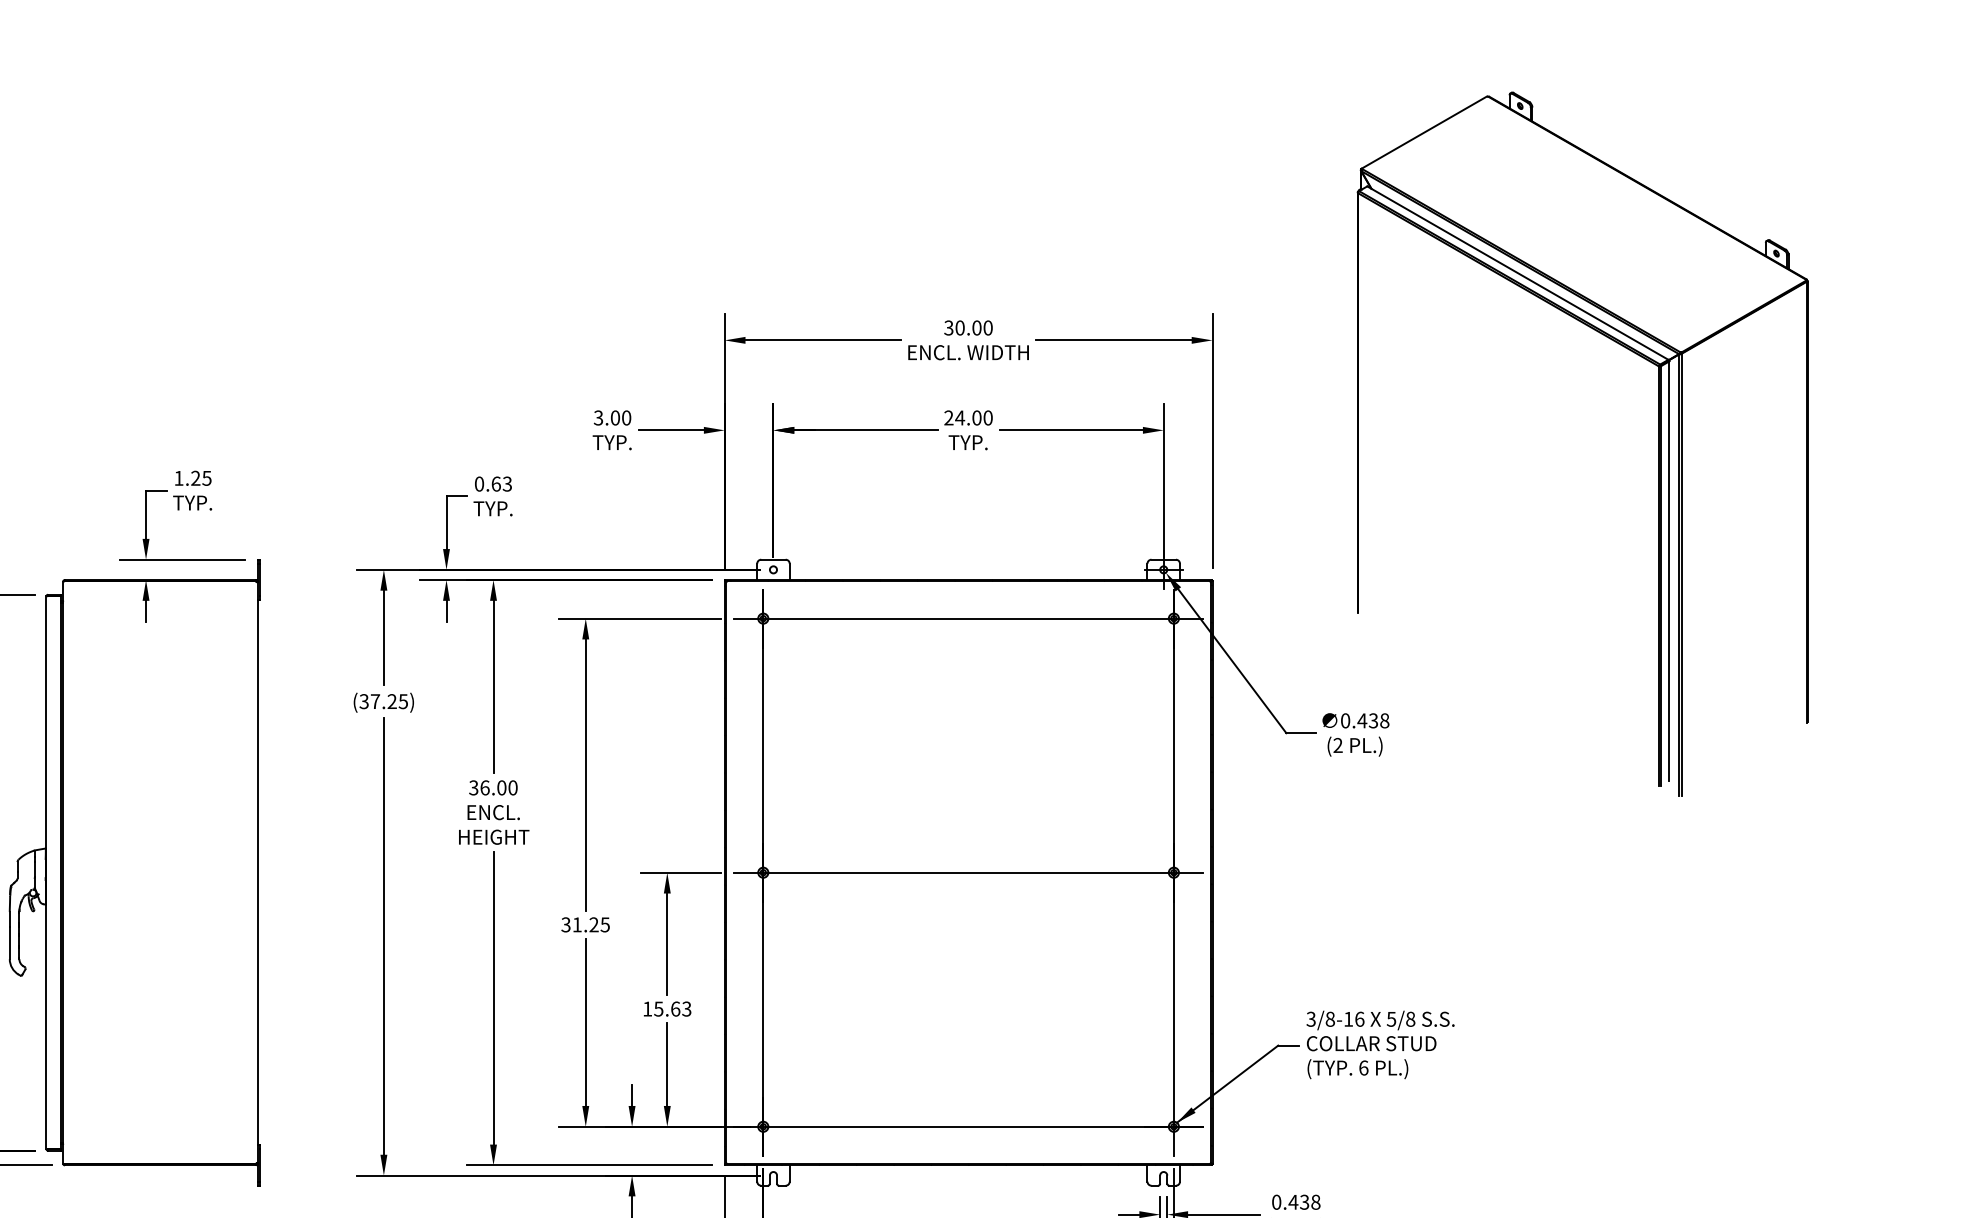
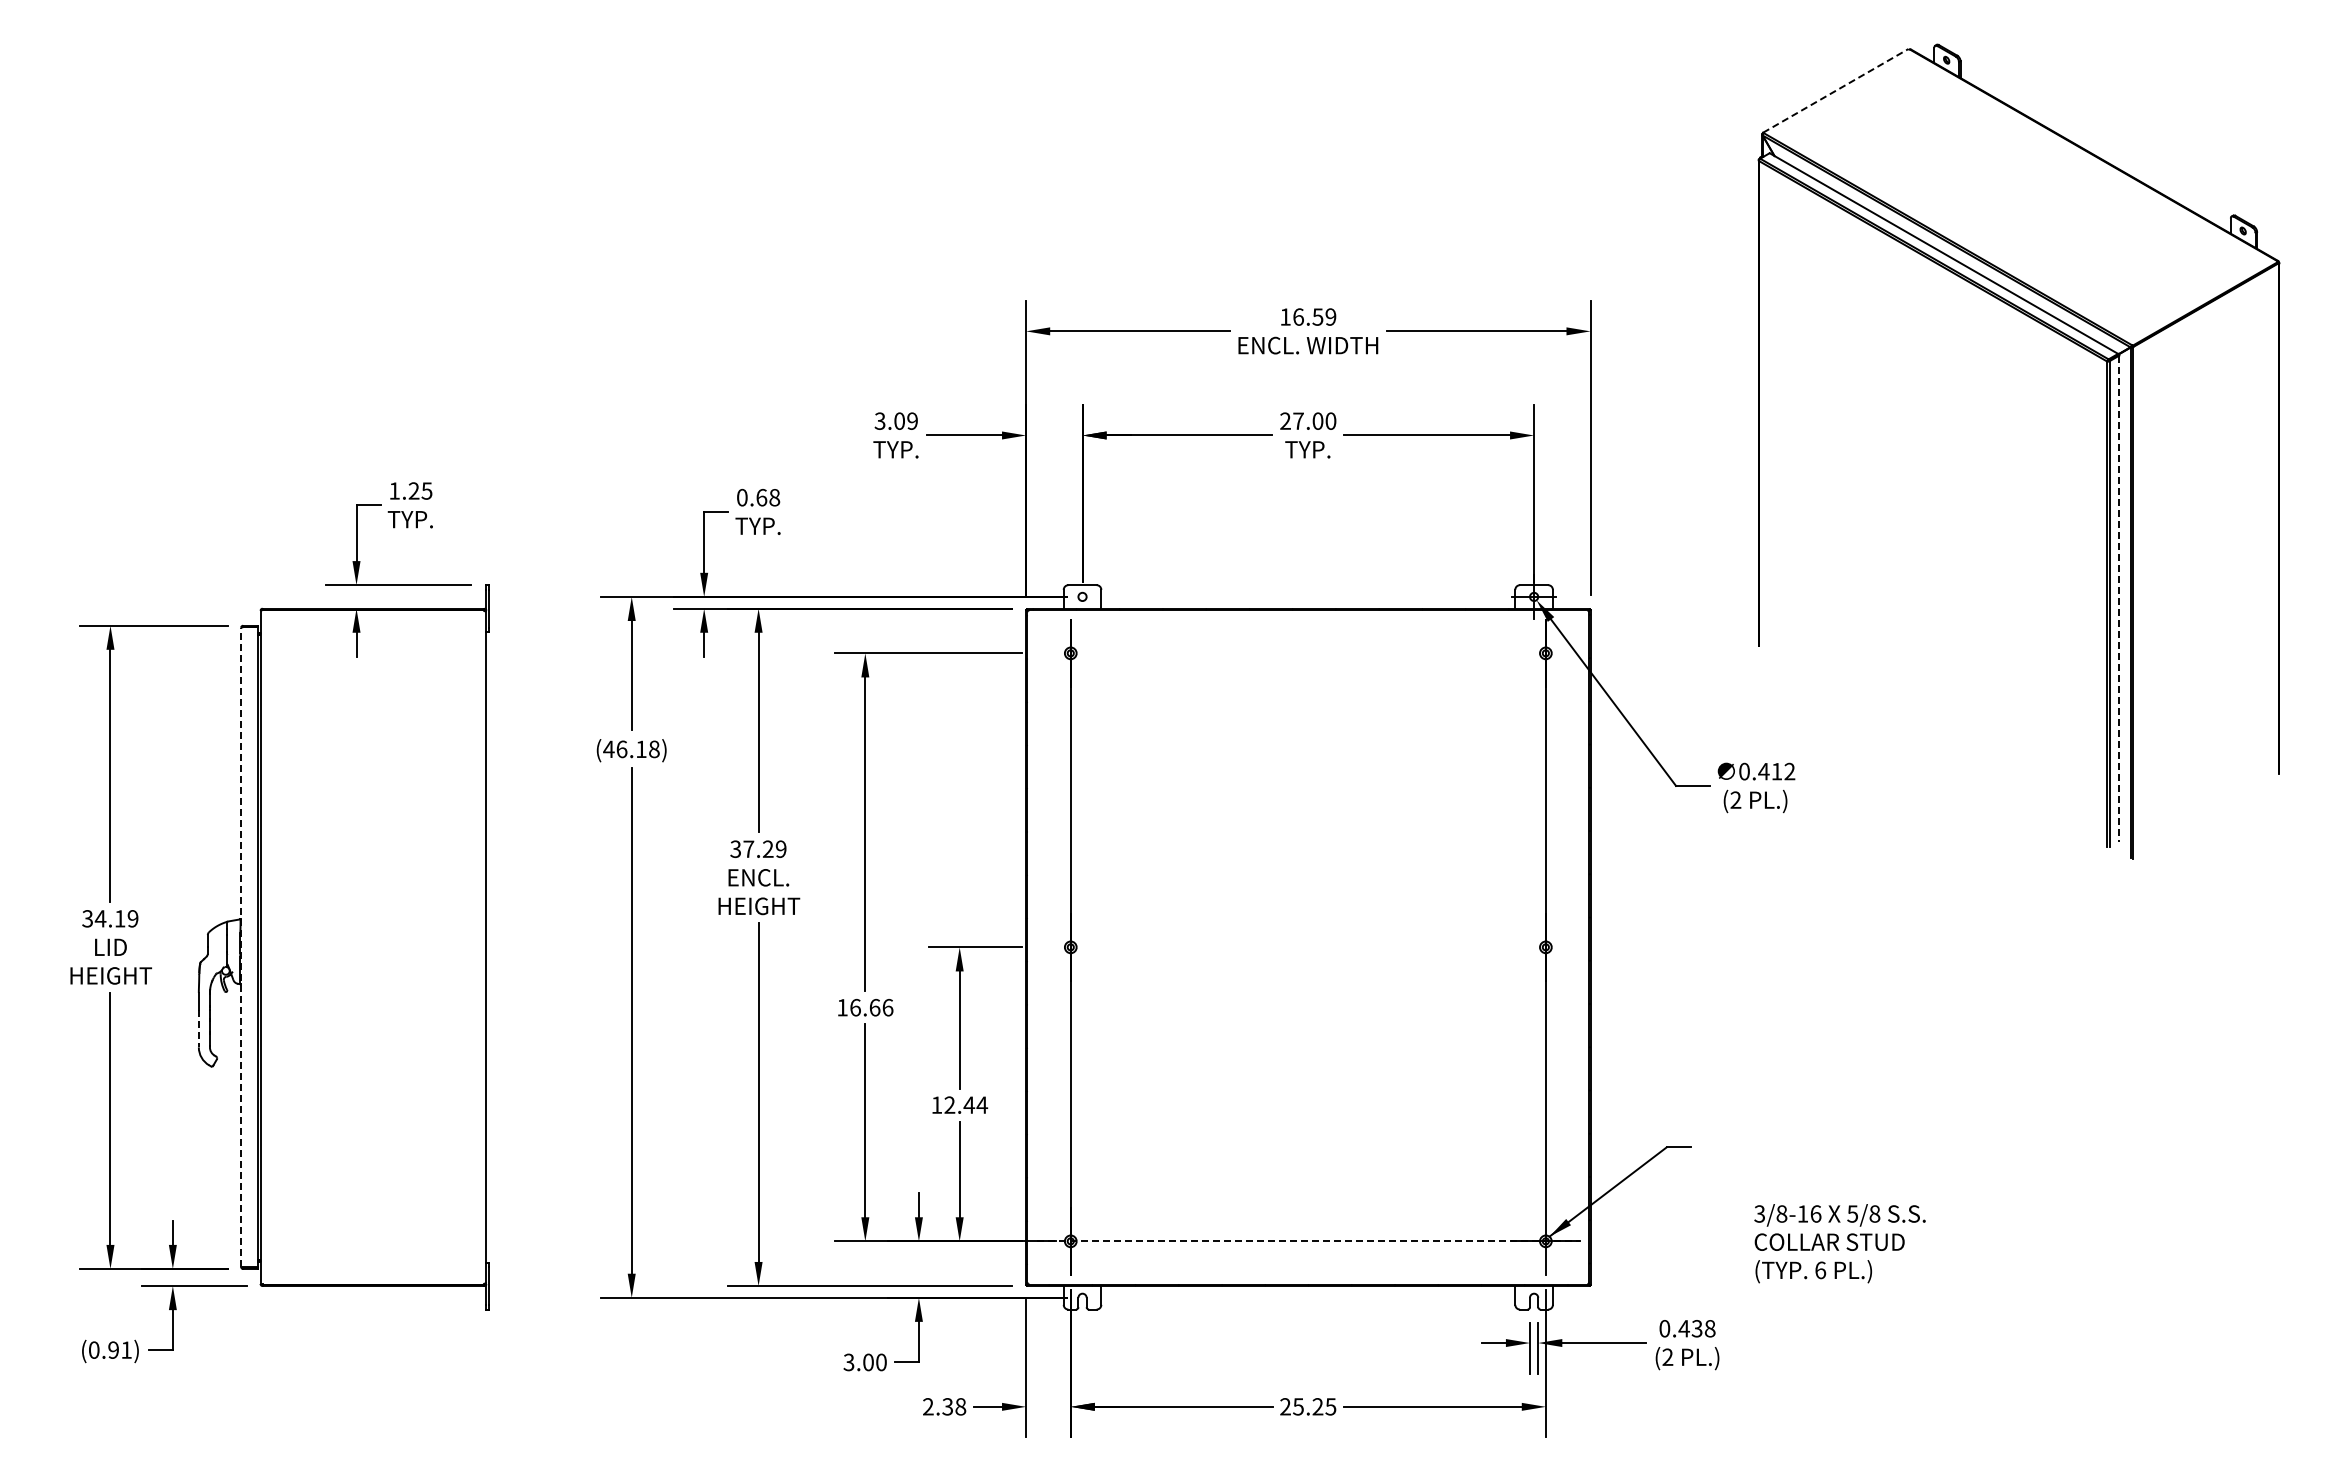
line: (1424, 132) -> (1835, 90), solid -> dashed
text: (968, 327) -> (1308, 316), 30.00 -> 16.59
text: (626, 417) -> (912, 420), 3.00 -> 3.09
text: (960, 417) -> (1298, 420), 24.00 -> 27.00
text: (507, 483) -> (774, 497), 0.63 -> 0.68
line: (1669, 571) -> (2119, 598), solid -> dashed
line: (968, 618) -> (1308, 653), removed
text: (383, 701) -> (631, 749), (37.25) -> (46.18)
text: (1379, 720) -> (1783, 771), 0.438 -> 0.412
text: (498, 788) -> (764, 849), 36.00 -> 37.29
line: (46, 872) -> (241, 947), solid -> dashed
line: (968, 872) -> (1308, 947), removed
text: (585, 924) -> (865, 1007), 31.25 -> 16.66
line: (9, 942) -> (198, 1028), solid -> dashed
text: (673, 1008) -> (966, 1104), 15.63 -> 12.44
text: (1380, 1044) -> (1839, 1243), moved
line: (968, 1126) -> (1308, 1241), solid -> dashed

